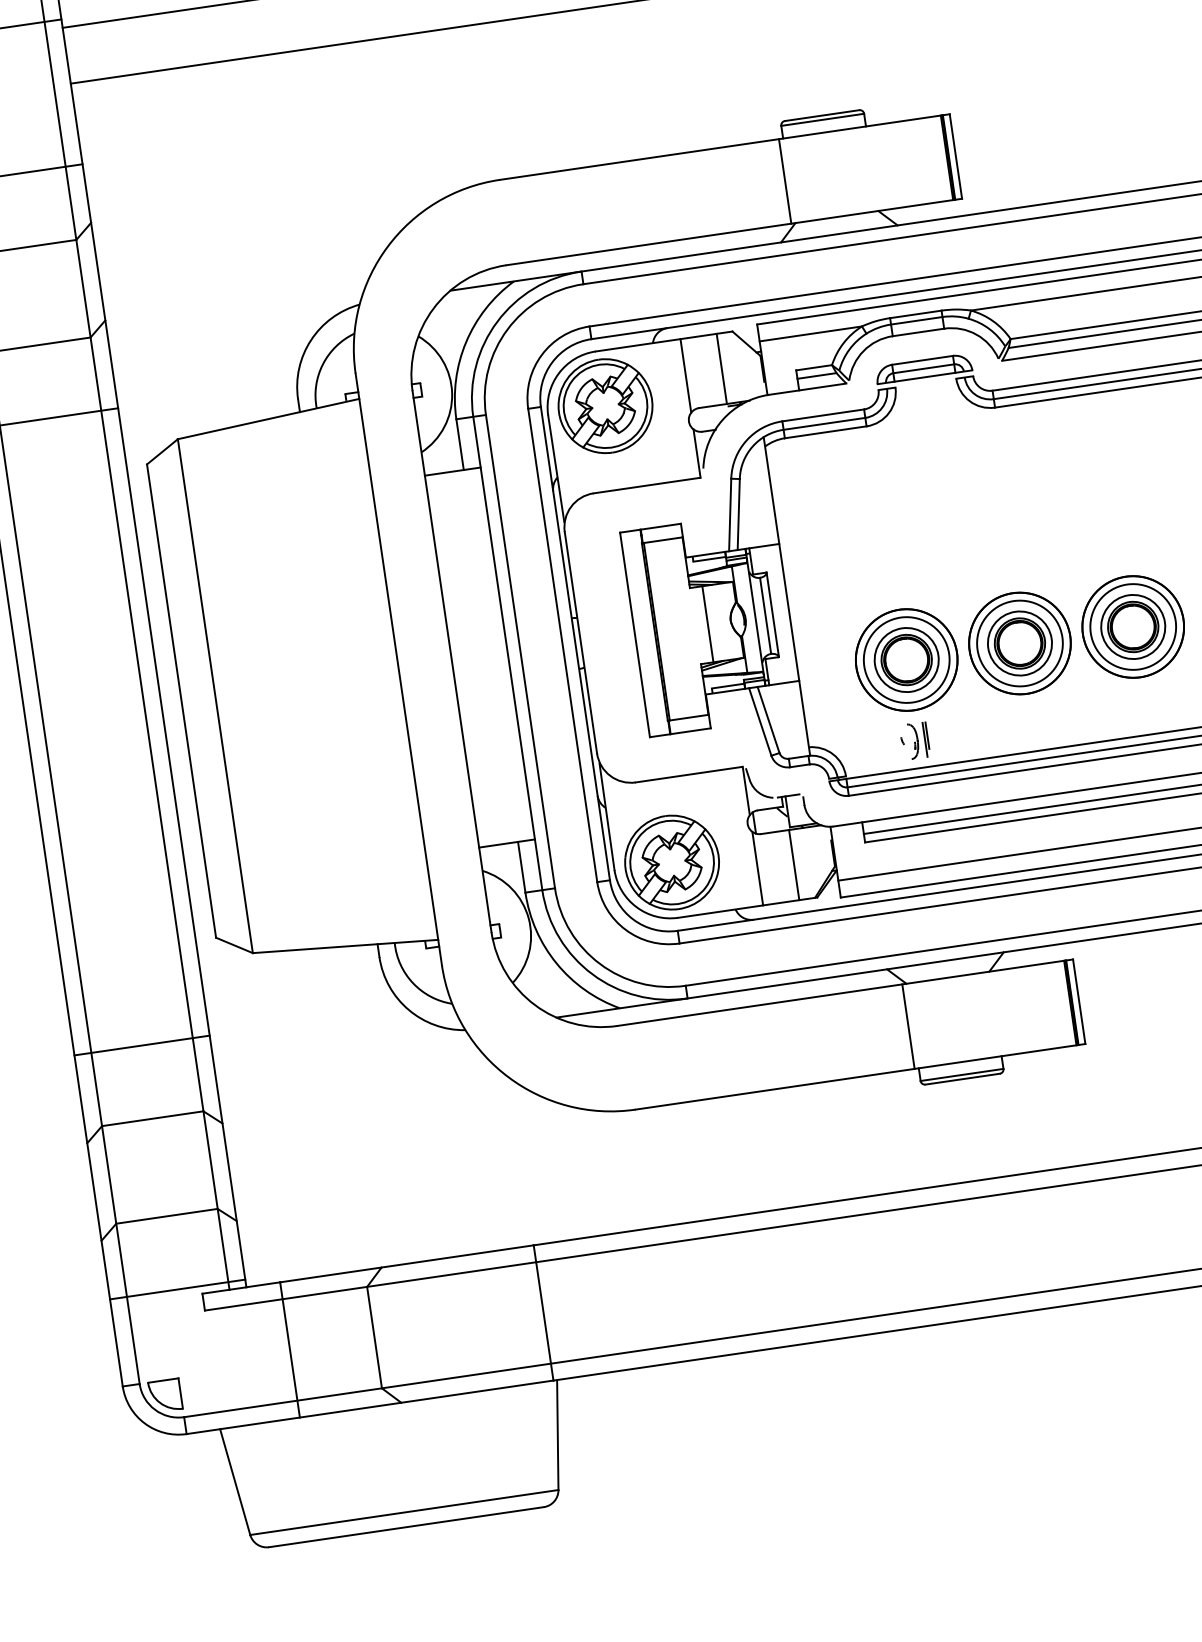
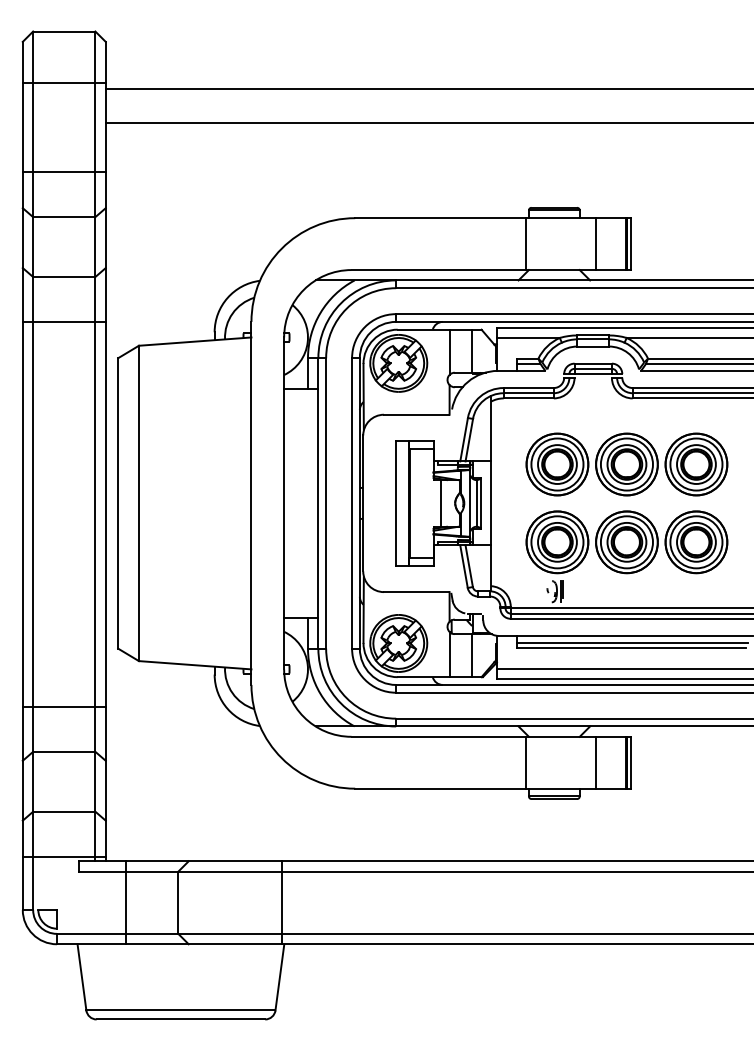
line: (897, 165) -> (595, 244), added
part: (1000, 516) -> (626, 464), added
line: (1021, 1009) -> (595, 762), added

